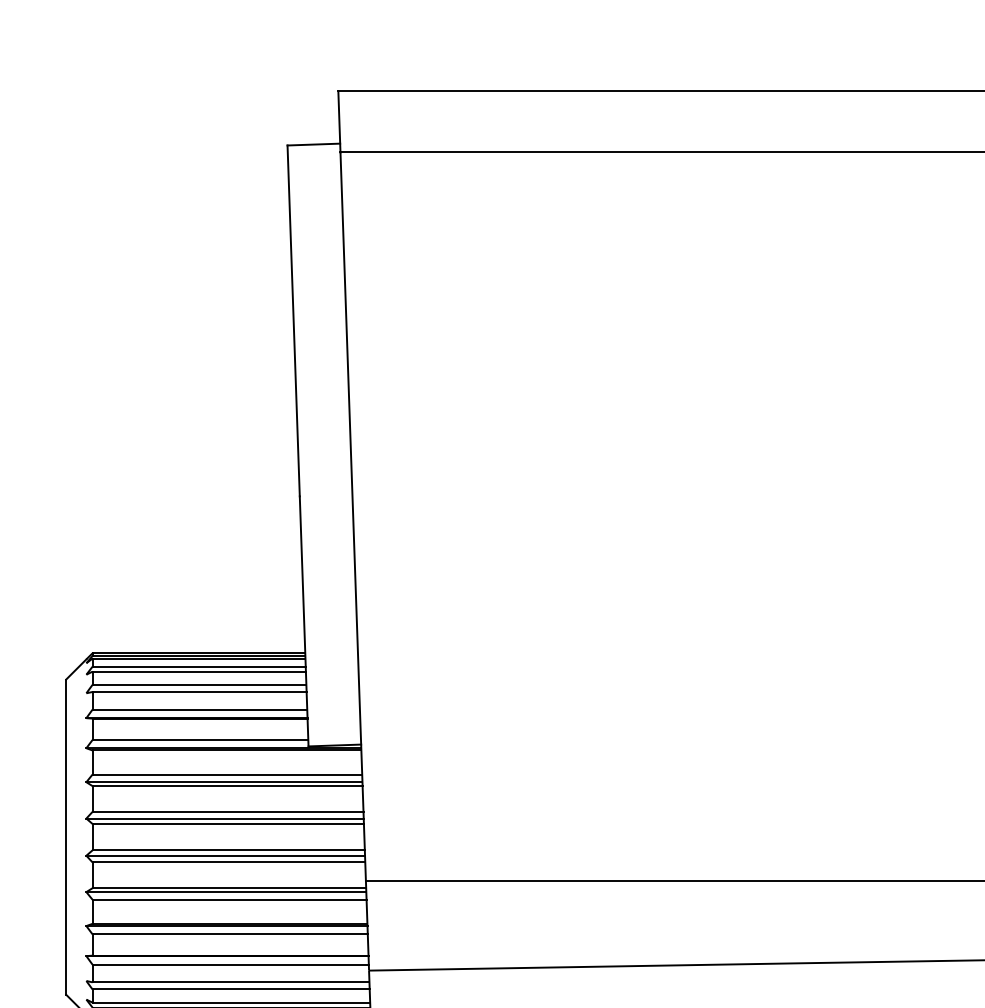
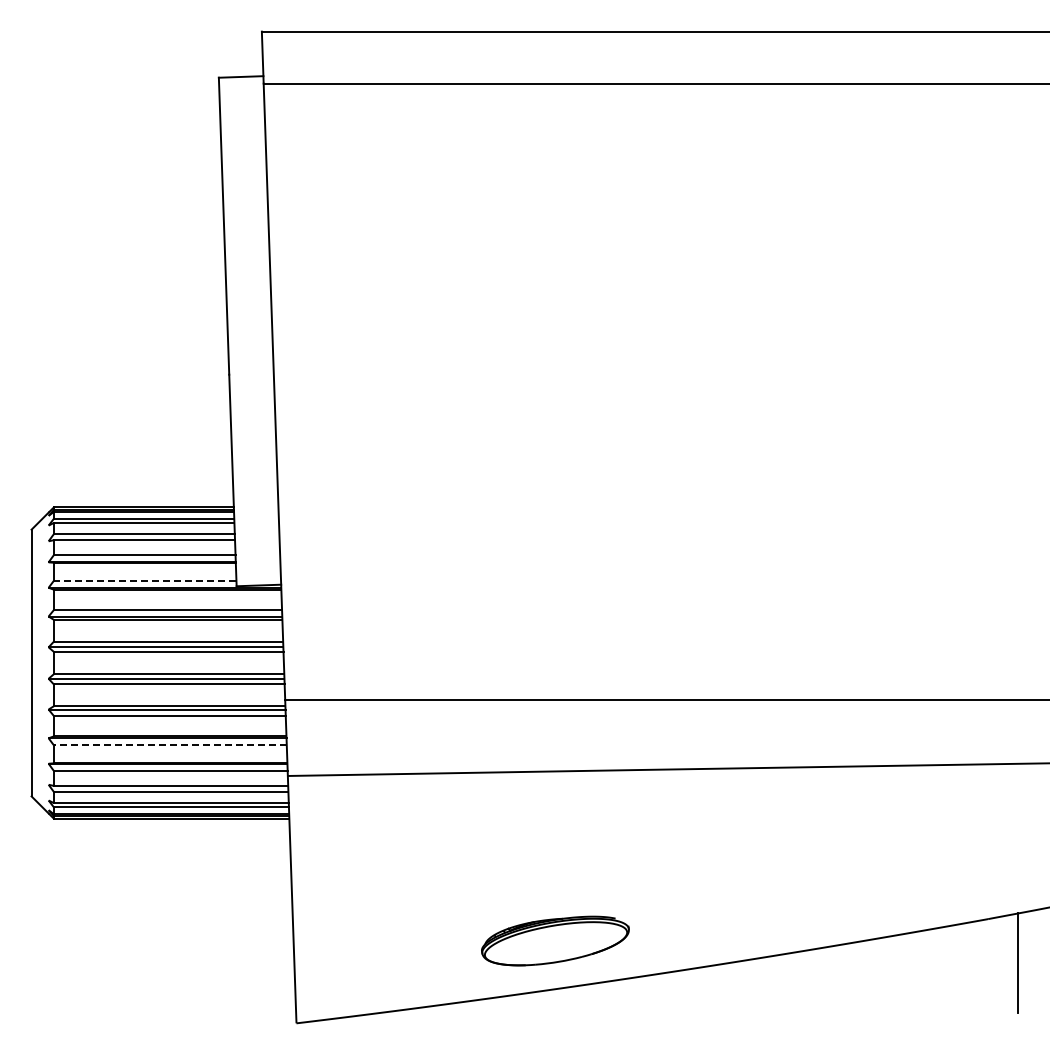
line: (199, 739) -> (144, 580), solid -> dashed
line: (229, 934) -> (169, 745), solid -> dashed

